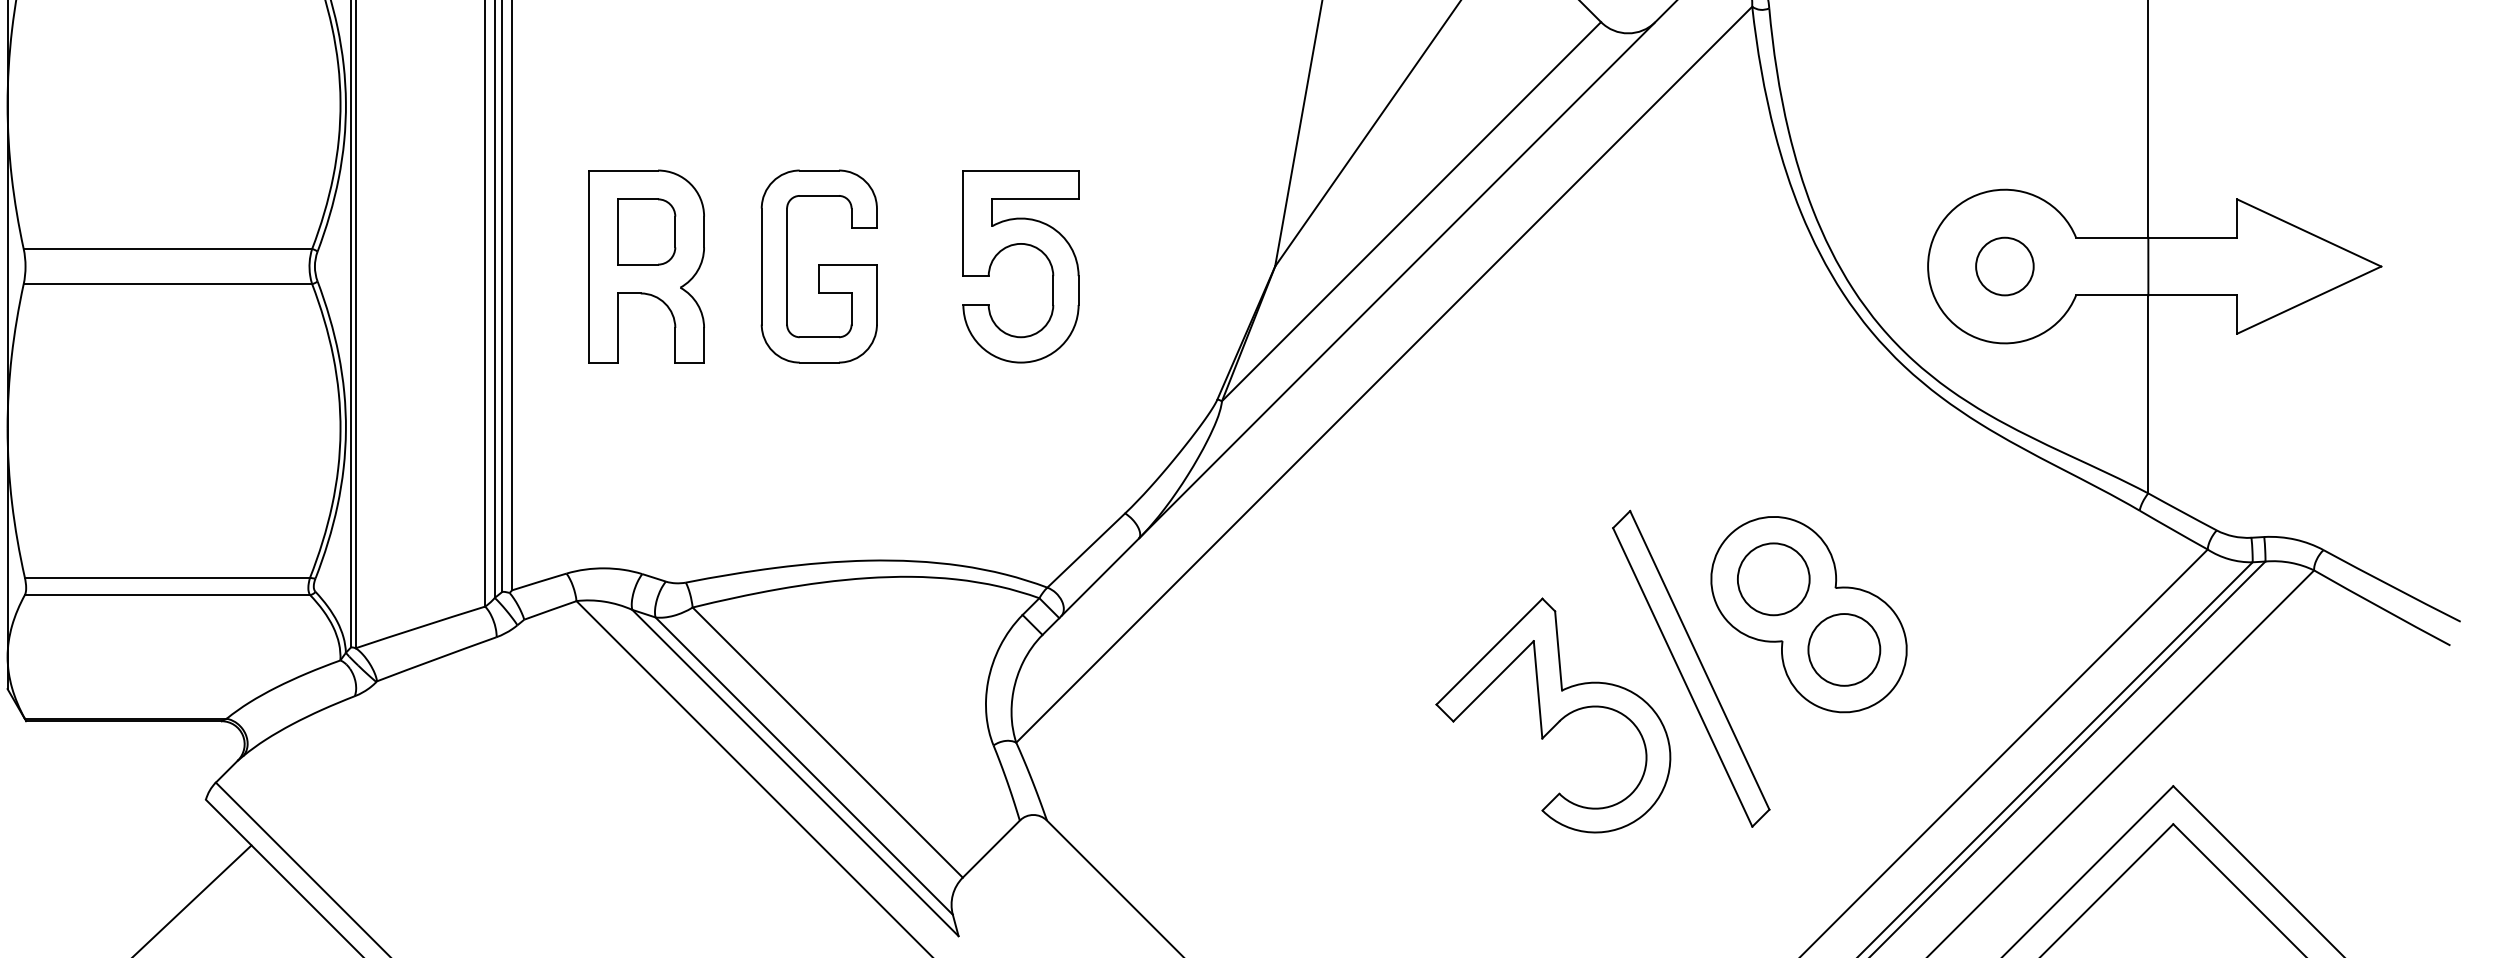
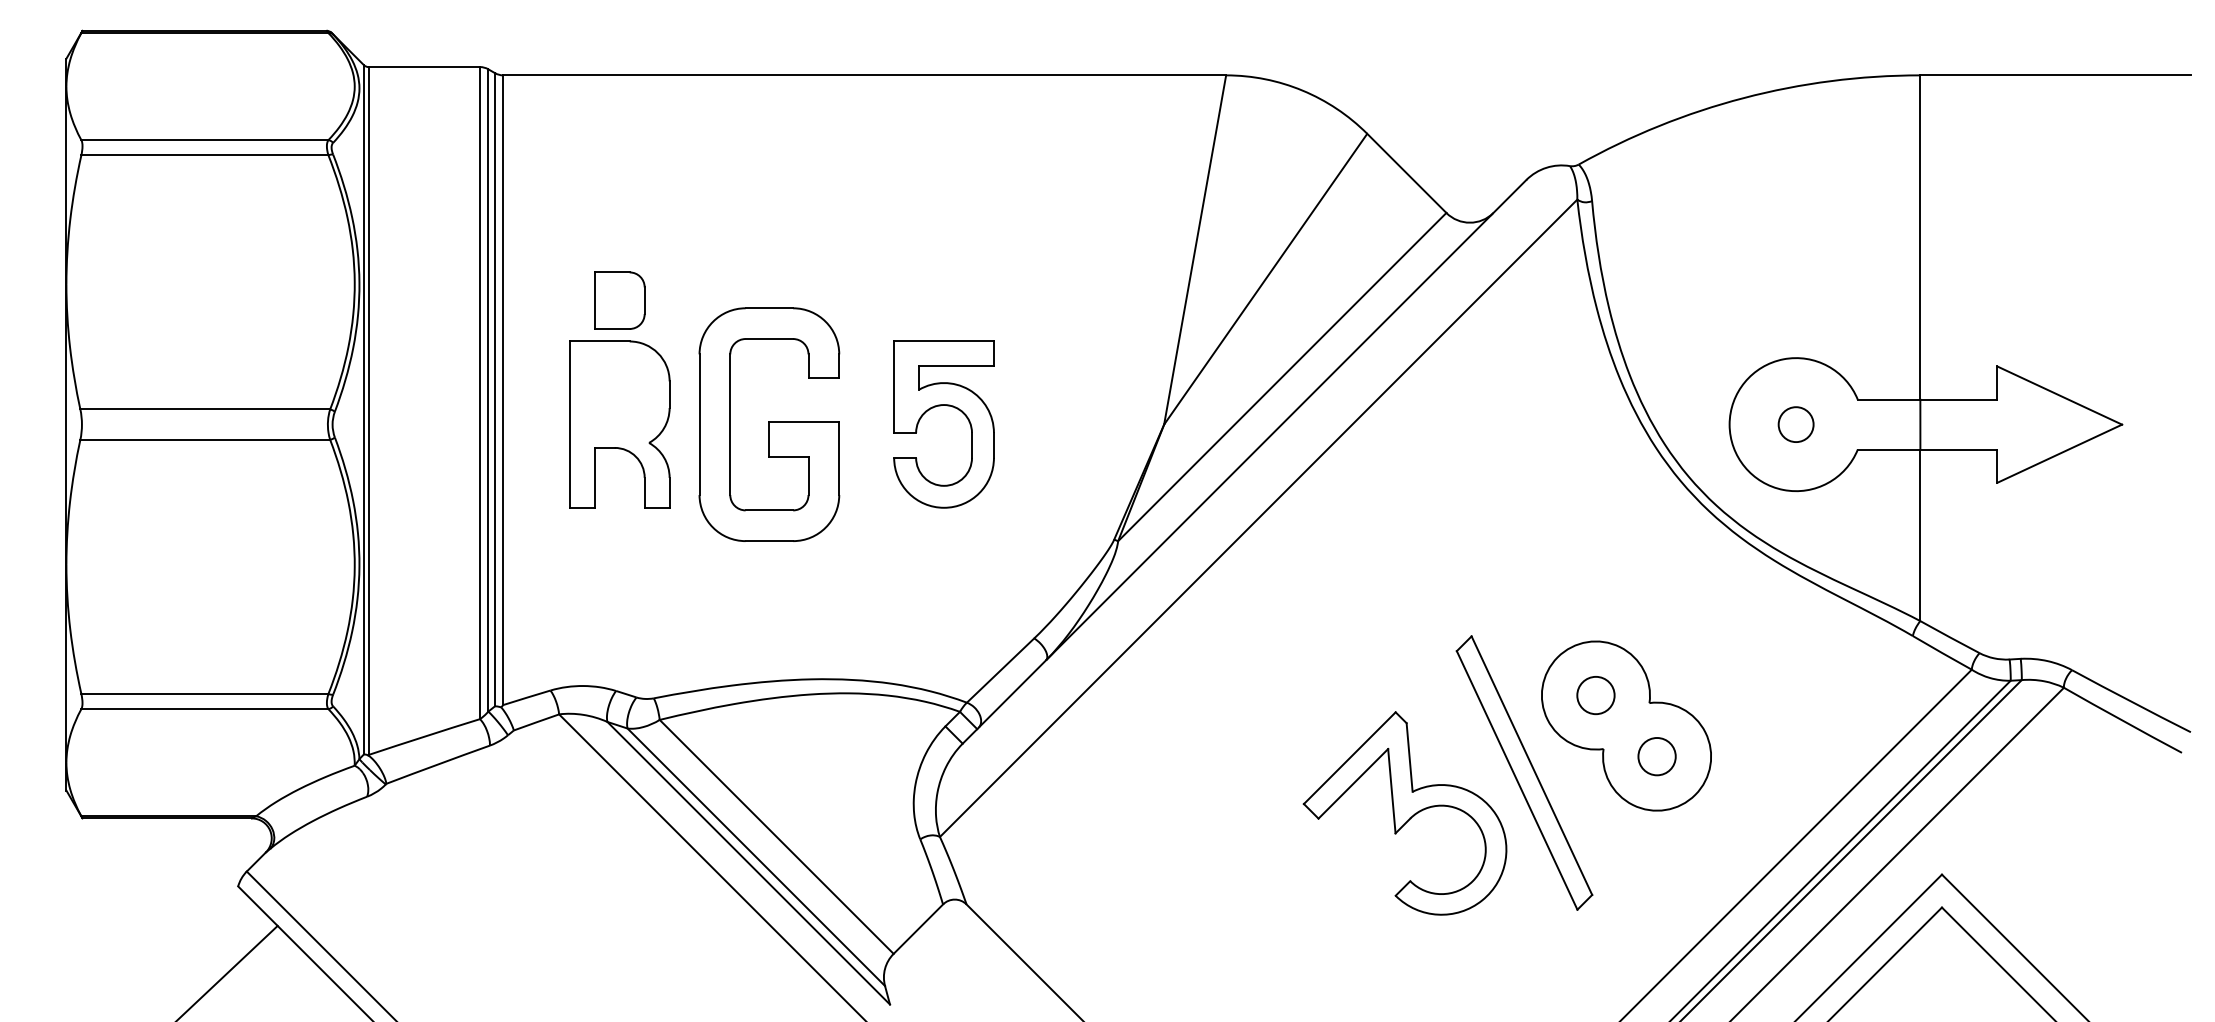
part: (646, 231) -> (619, 300), moved
part: (819, 266) -> (769, 424), size x1.4
circle: (2005, 266) -> (1796, 424), size x0.7
circle: (1773, 579) -> (1595, 695), size x0.6
circle: (1844, 649) -> (1657, 756), size x0.6

